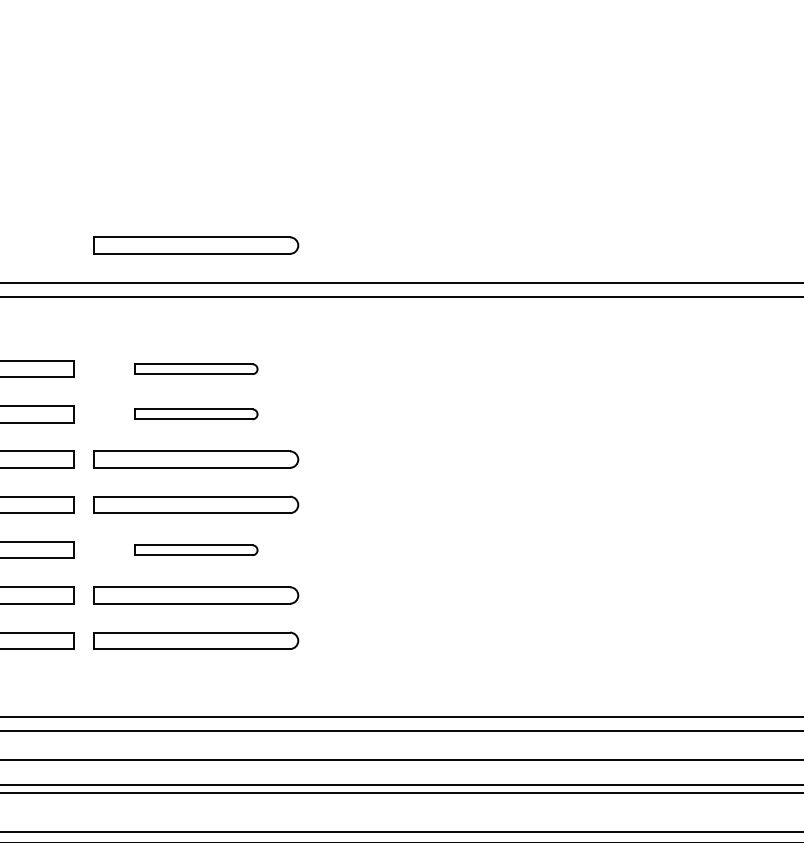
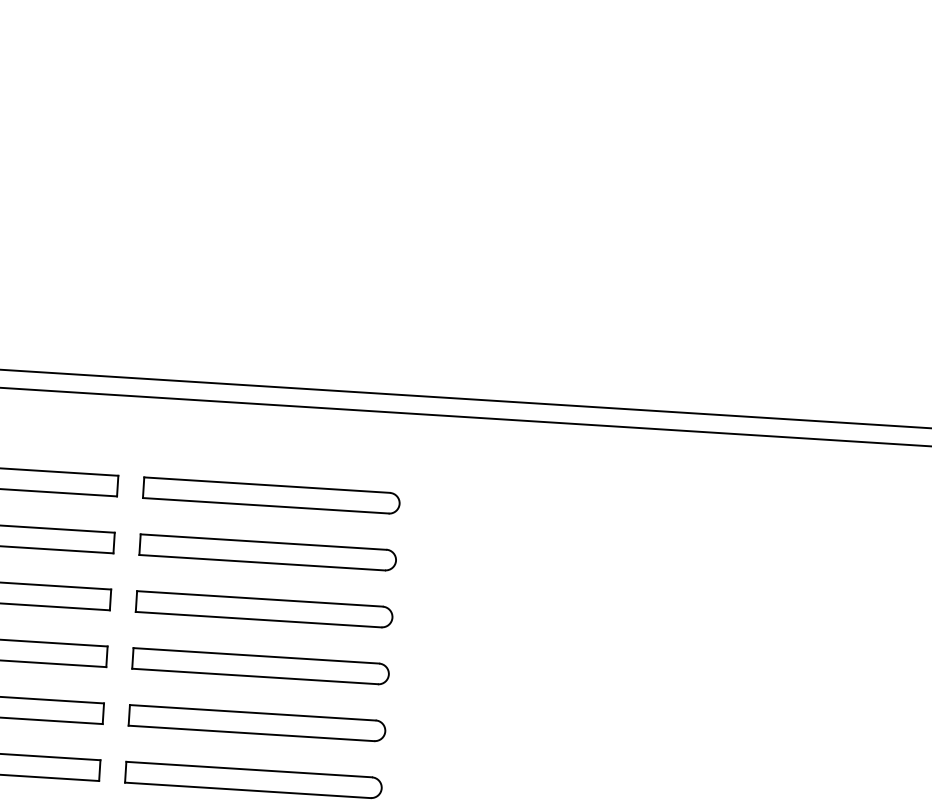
part: (196, 245) -> (281, 340), removed
part: (196, 369) -> (271, 496), size x1.67
part: (196, 414) -> (268, 552), size x1.67
part: (196, 550) -> (257, 723), size x1.67

